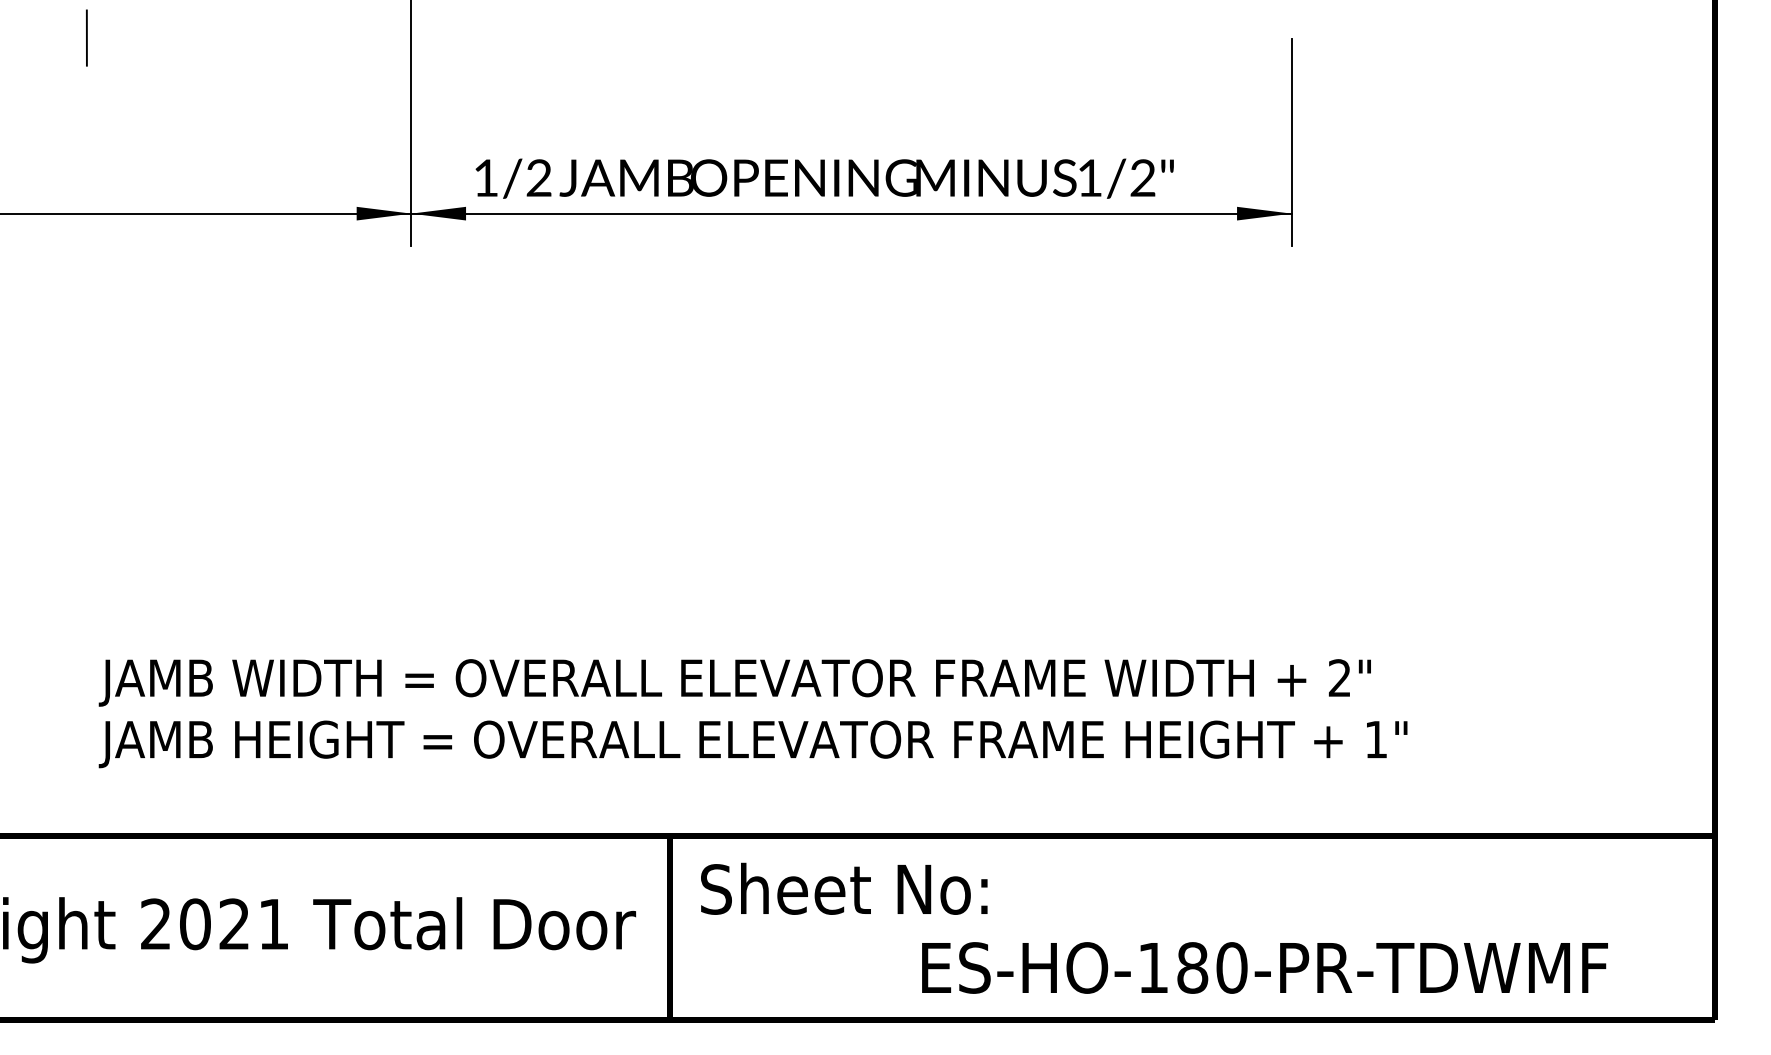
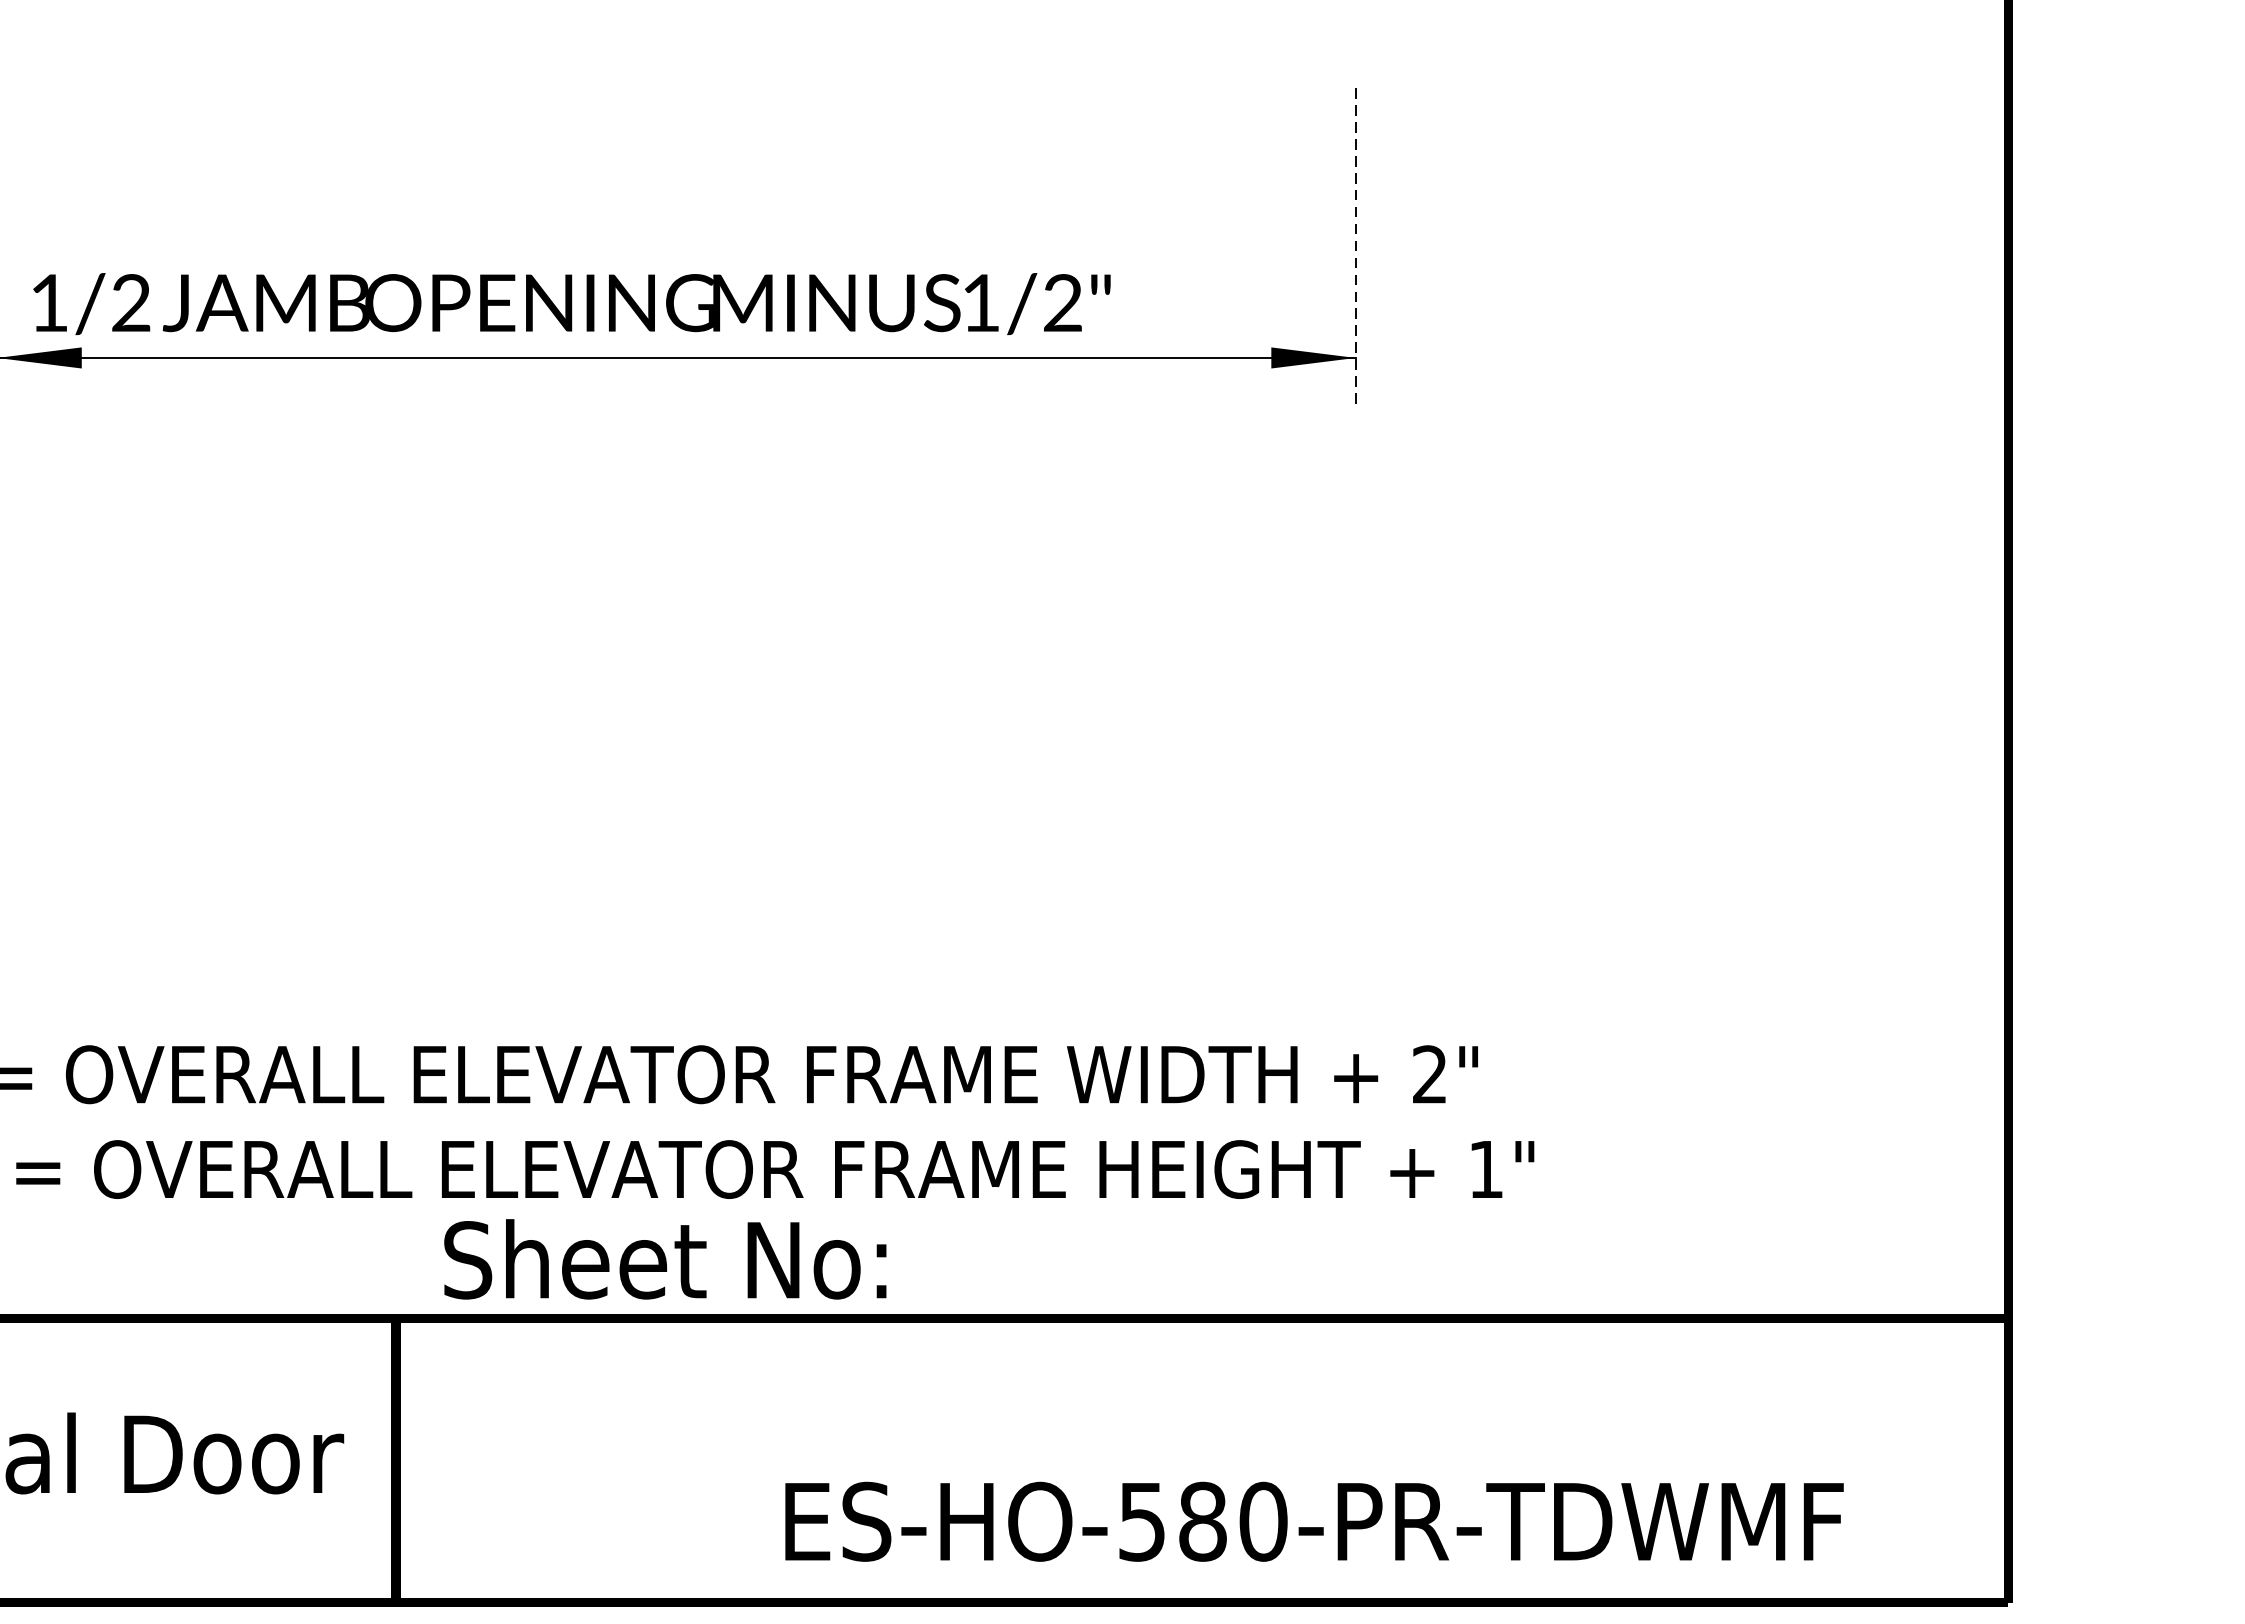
line: (1291, 142) -> (1355, 248), solid -> dashed
text: (824, 178) -> (571, 303), moved
text: (844, 888) -> (665, 1258), moved
text: (1152, 968) -> (1140, 1522), ES-HO-180-PR-TDWMF -> ES-HO-580-PR-TDWMF

